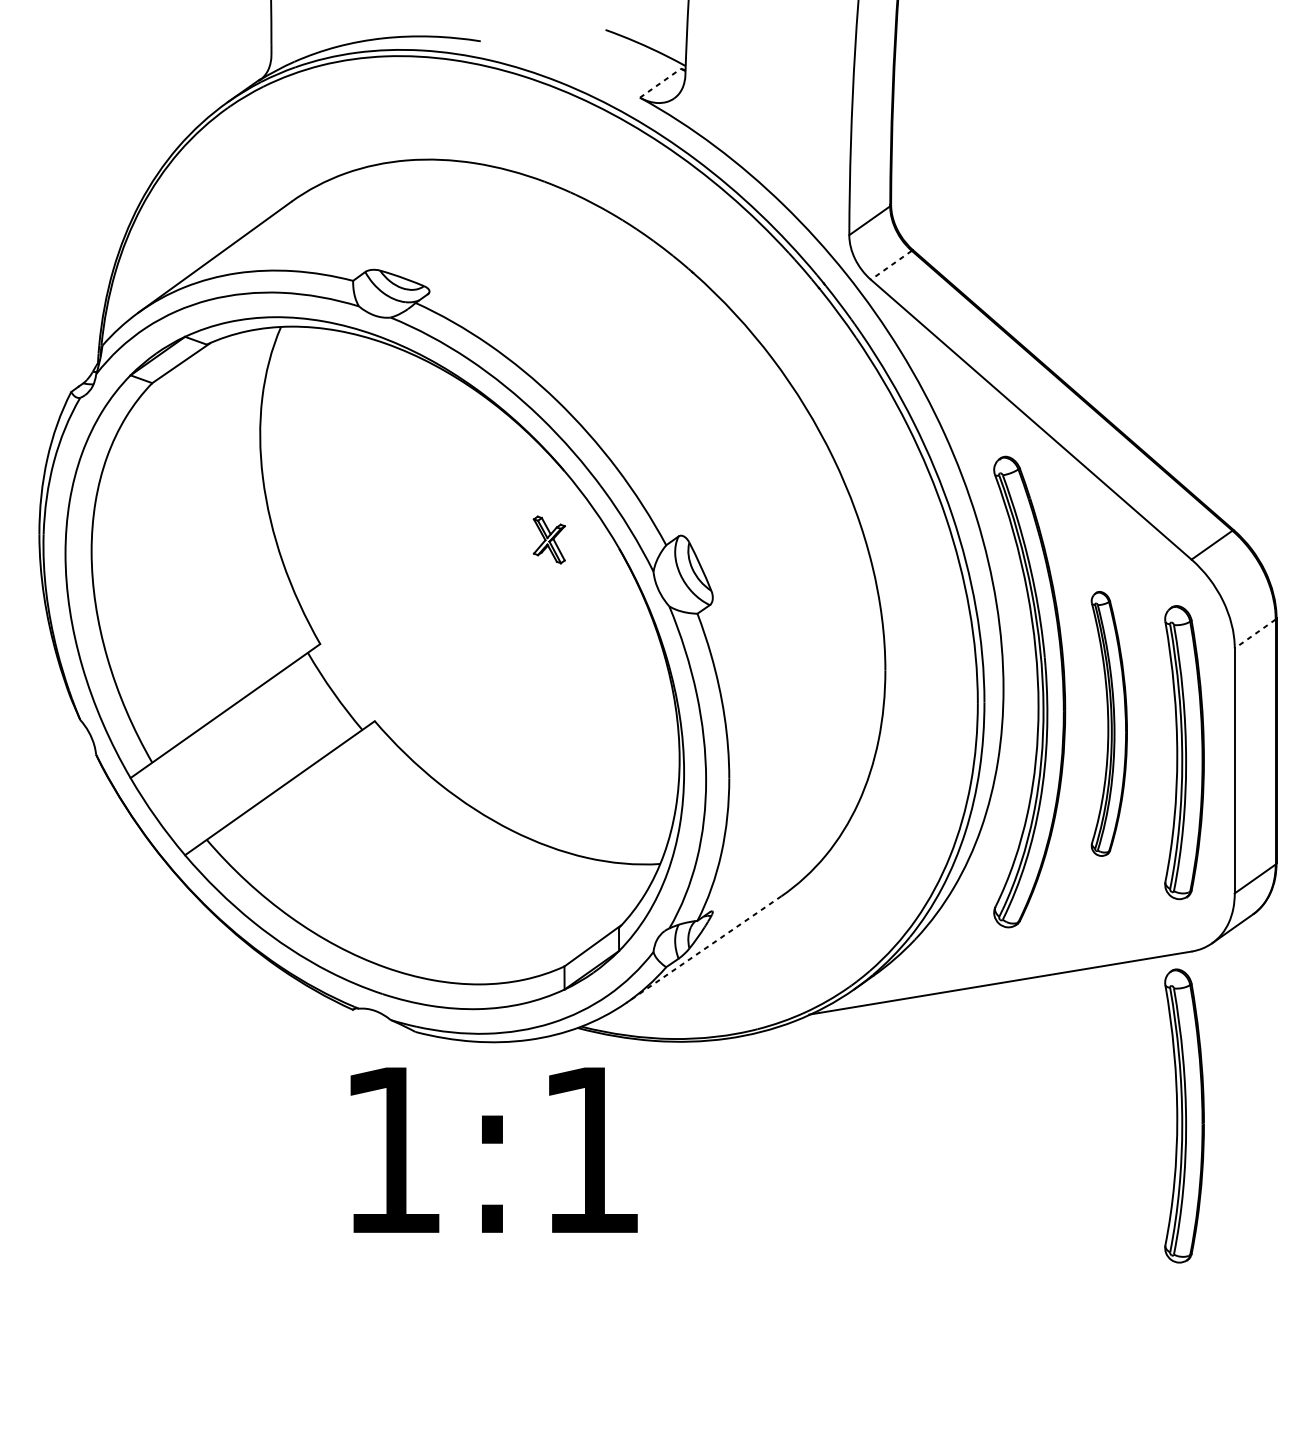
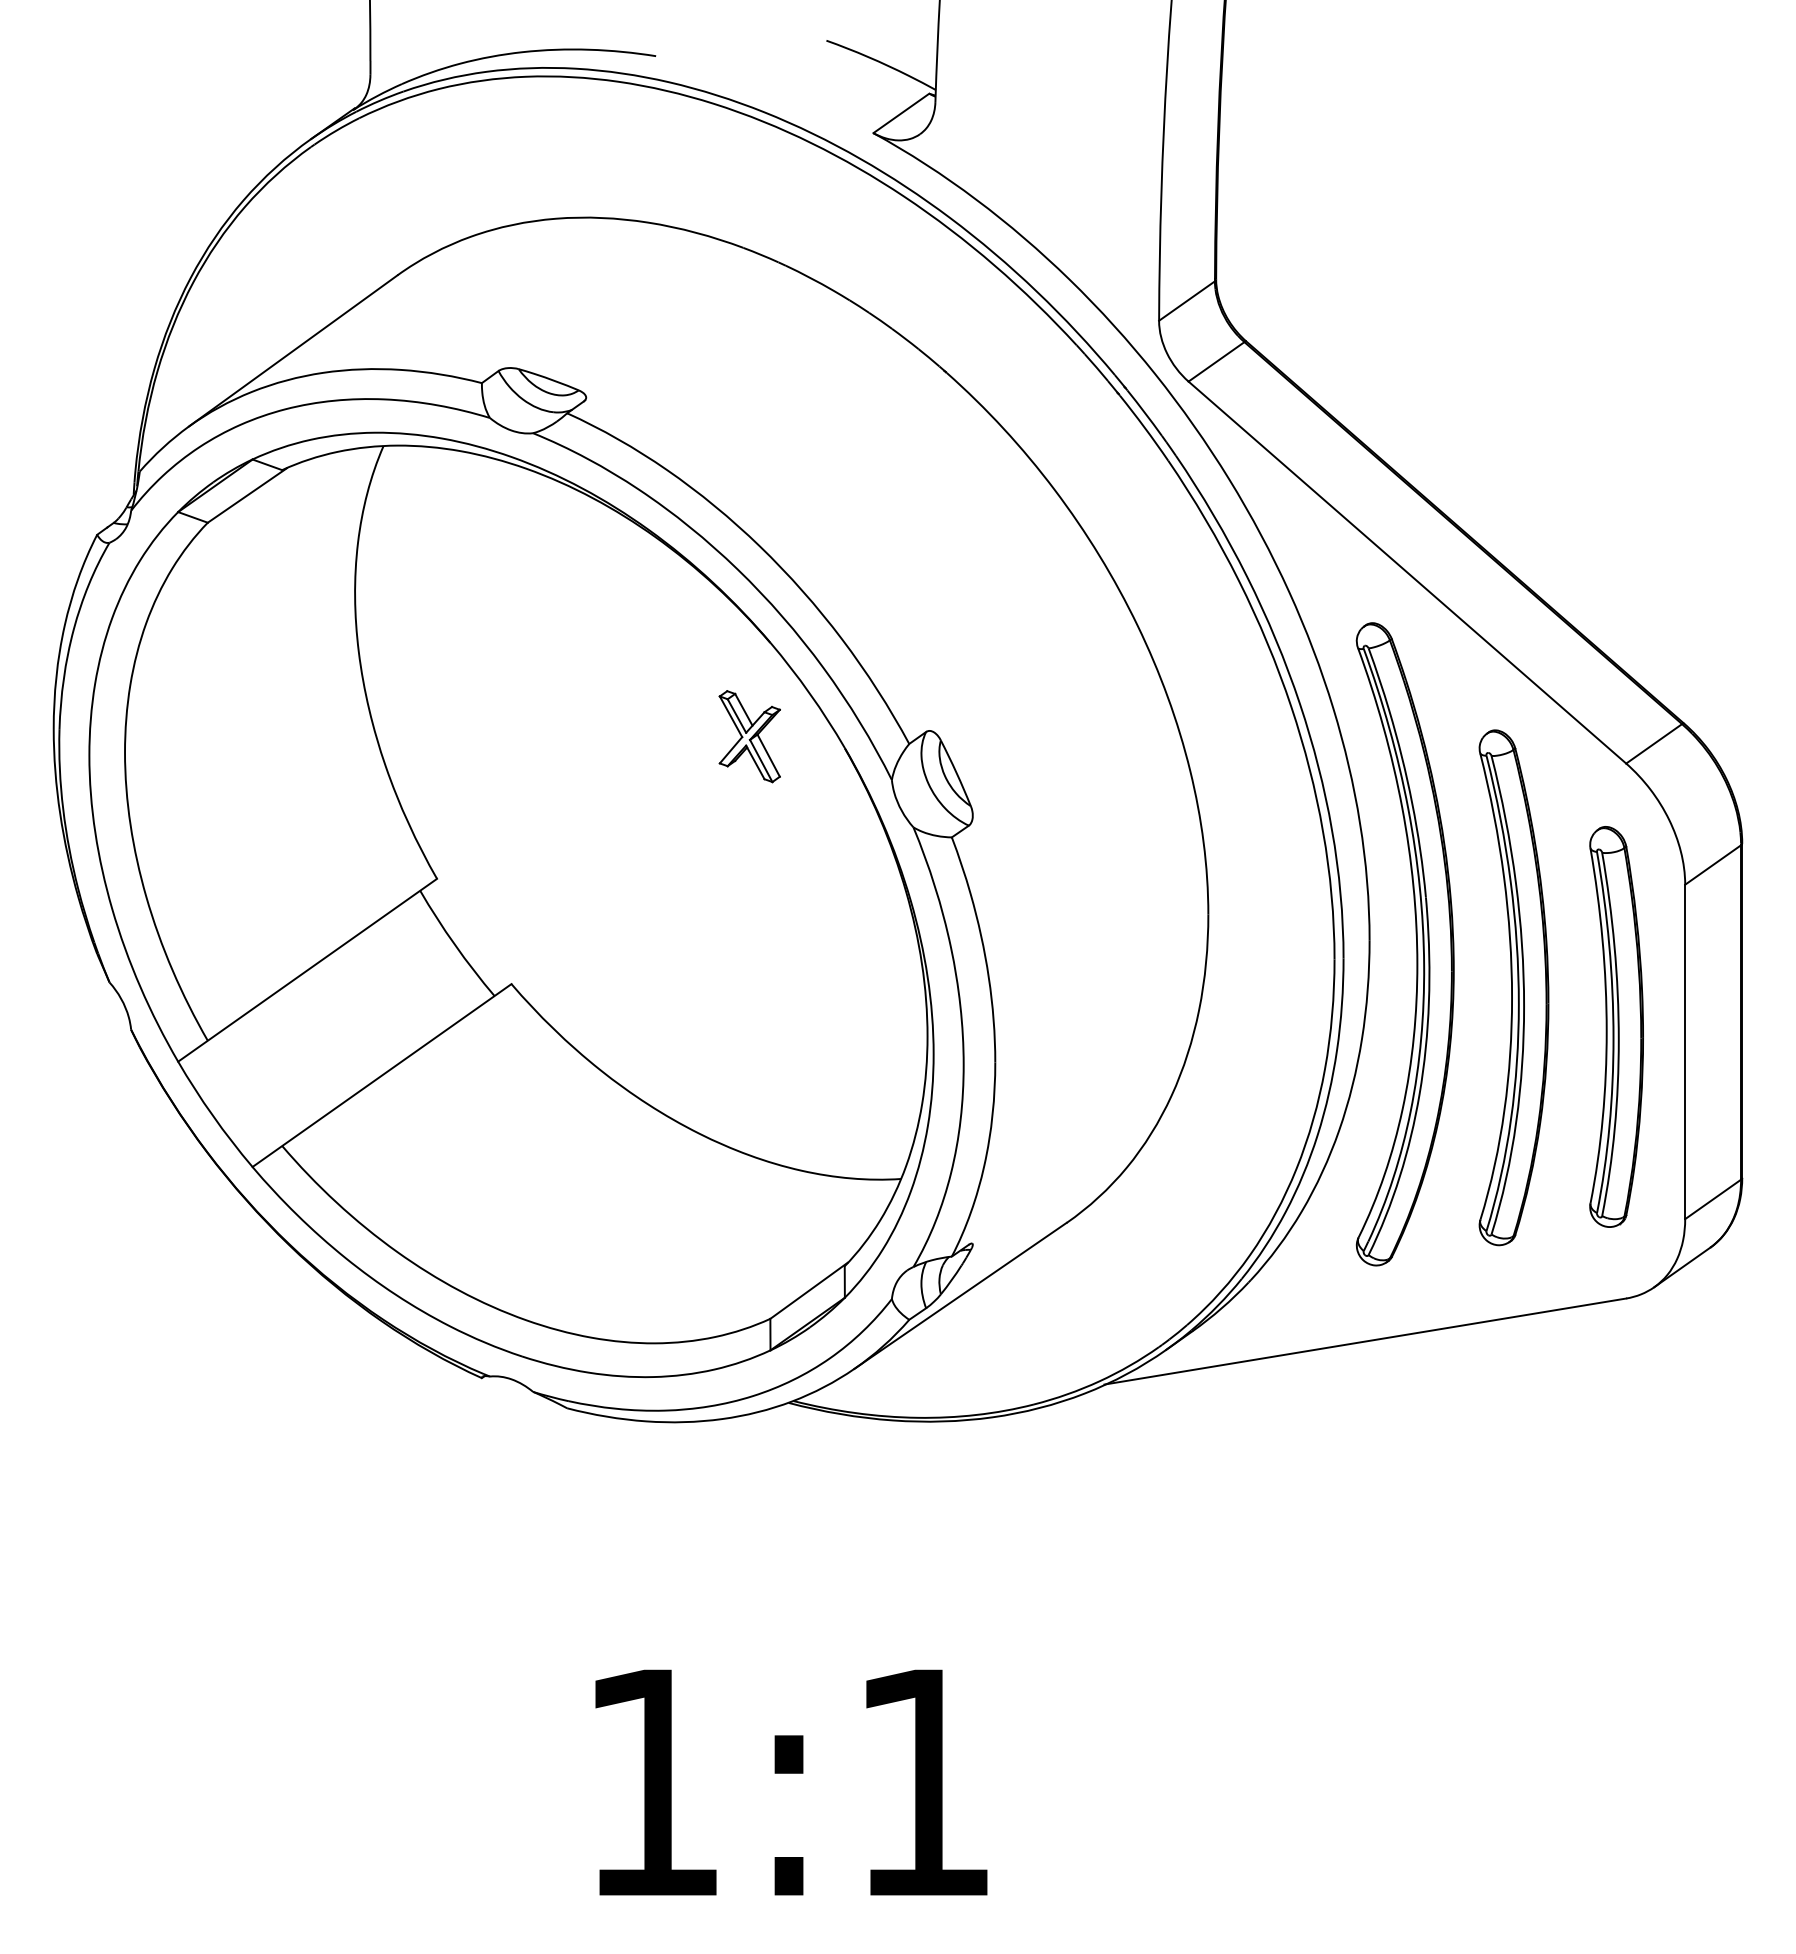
line: (660, 83) -> (901, 113), dashed -> solid
line: (891, 265) -> (1216, 362), dashed -> solid
part: (549, 539) -> (749, 736), size x1.43
line: (1254, 634) -> (1712, 865), dashed -> solid
part: (1108, 723) -> (1513, 987), size x1.43
line: (703, 949) -> (960, 1295), dashed -> solid
part: (1184, 1115) -> (1616, 1522), removed
text: (494, 1150) -> (791, 1782), moved

